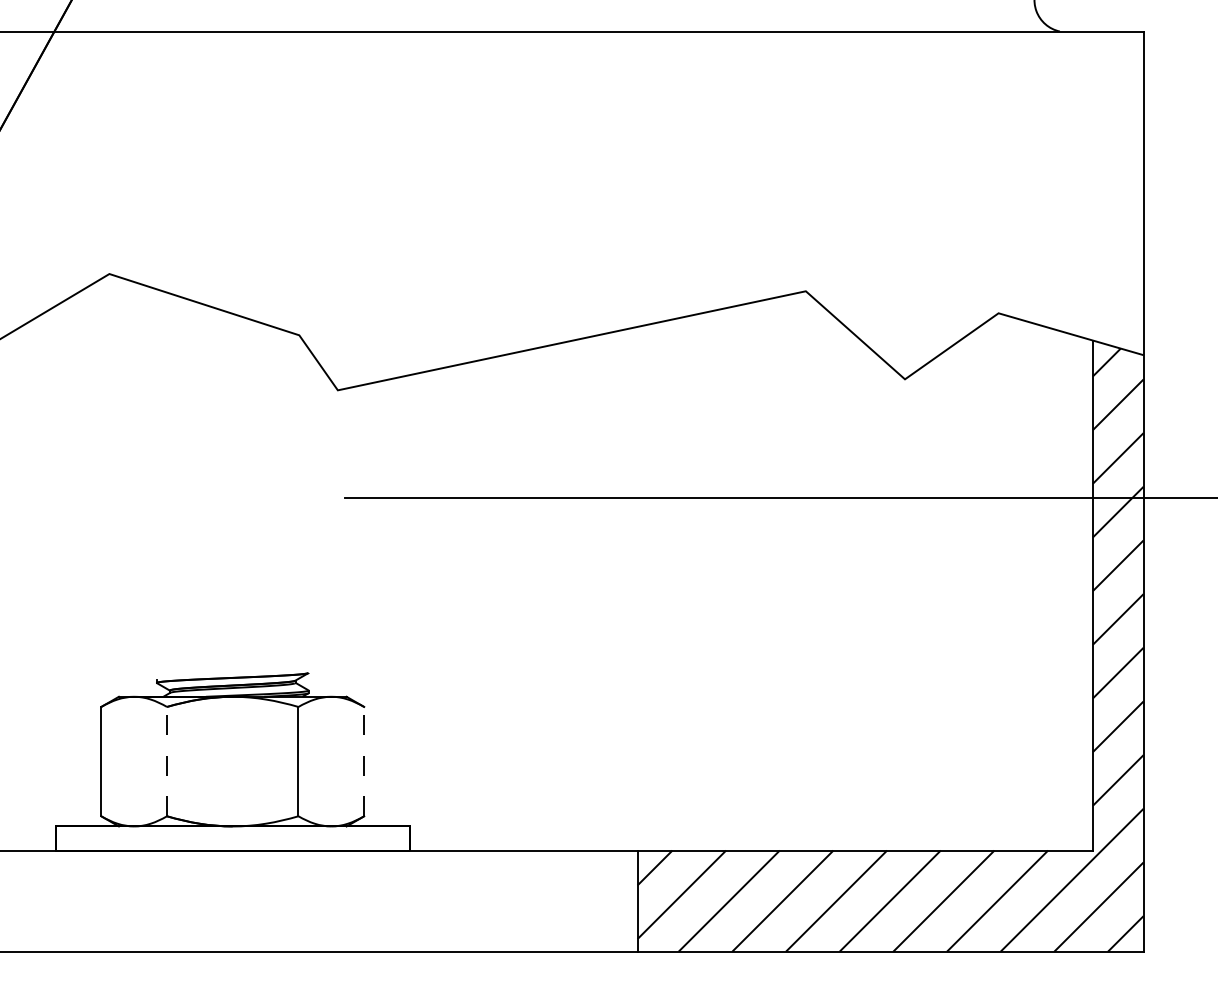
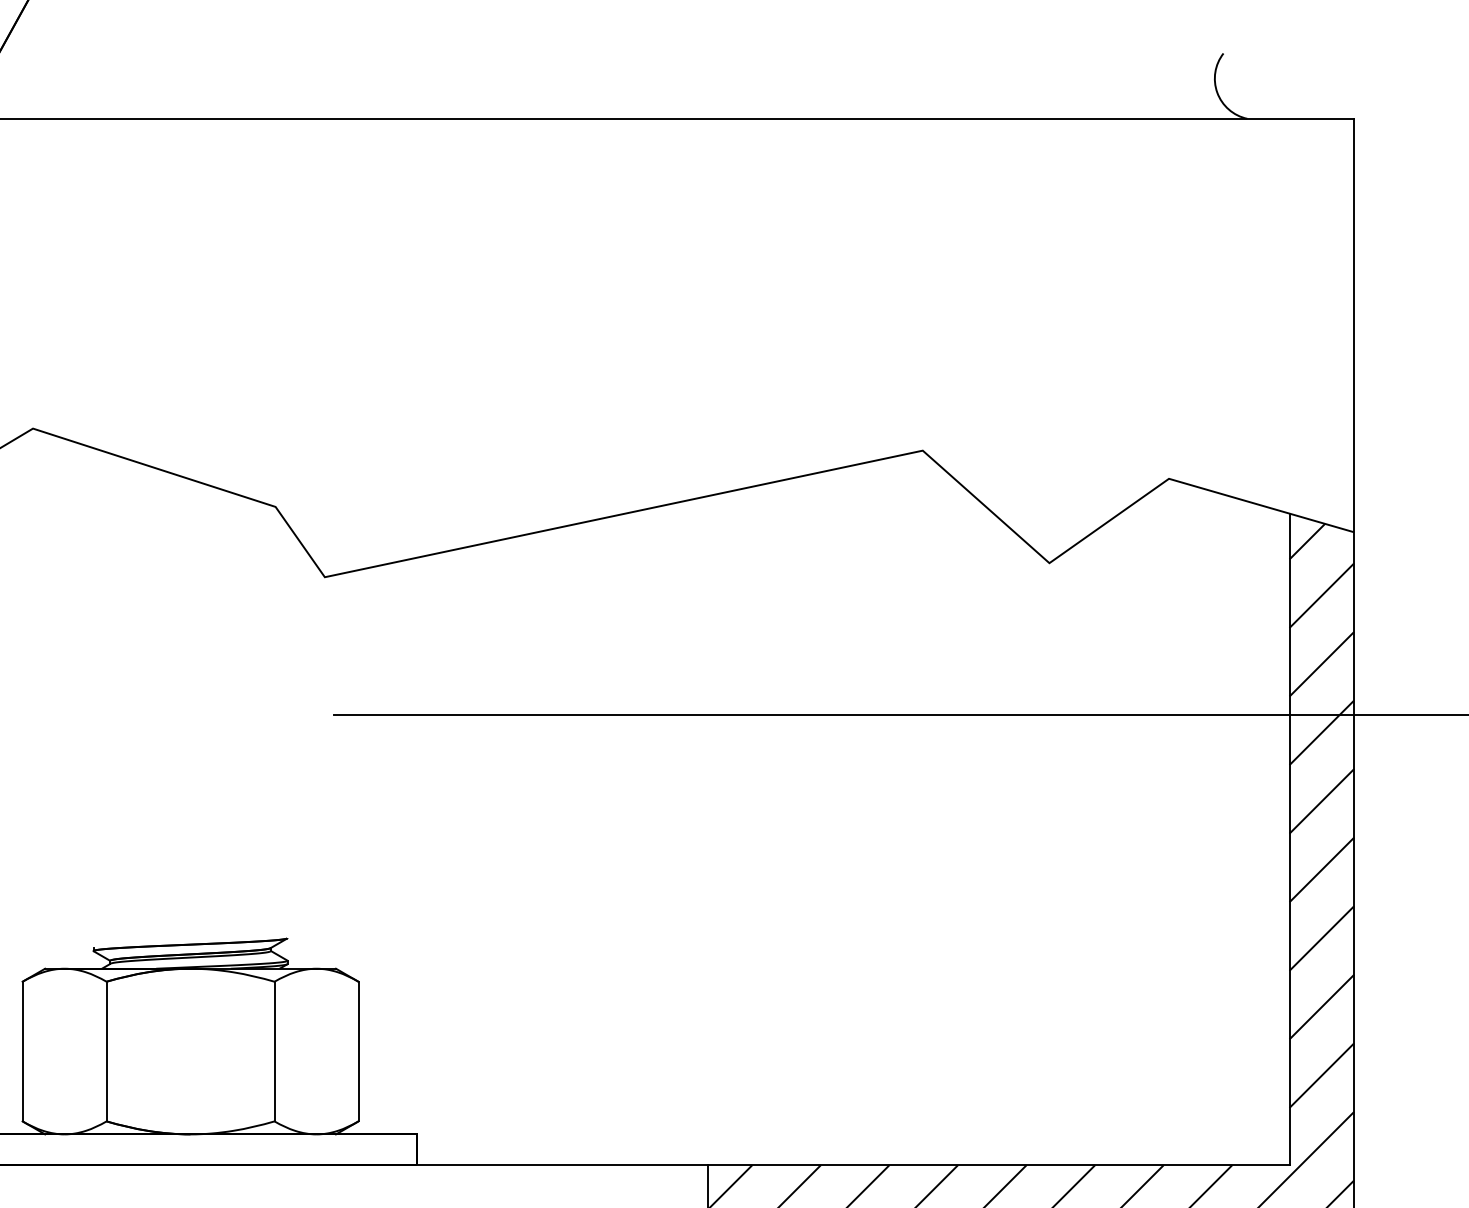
line: (167, 761) -> (107, 1051), dashed -> solid
line: (364, 761) -> (358, 1051), dashed -> solid

